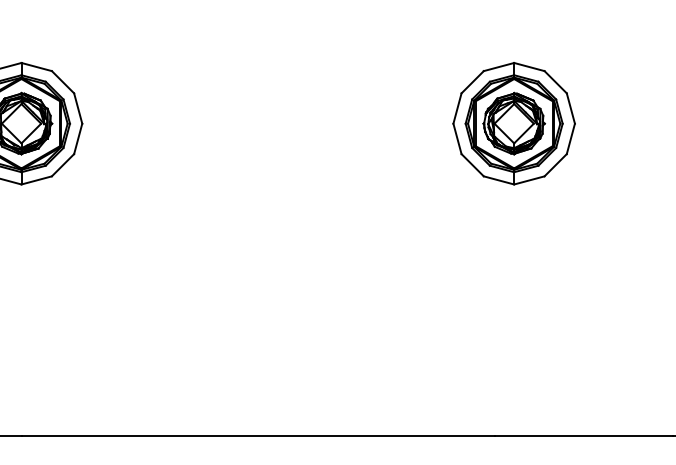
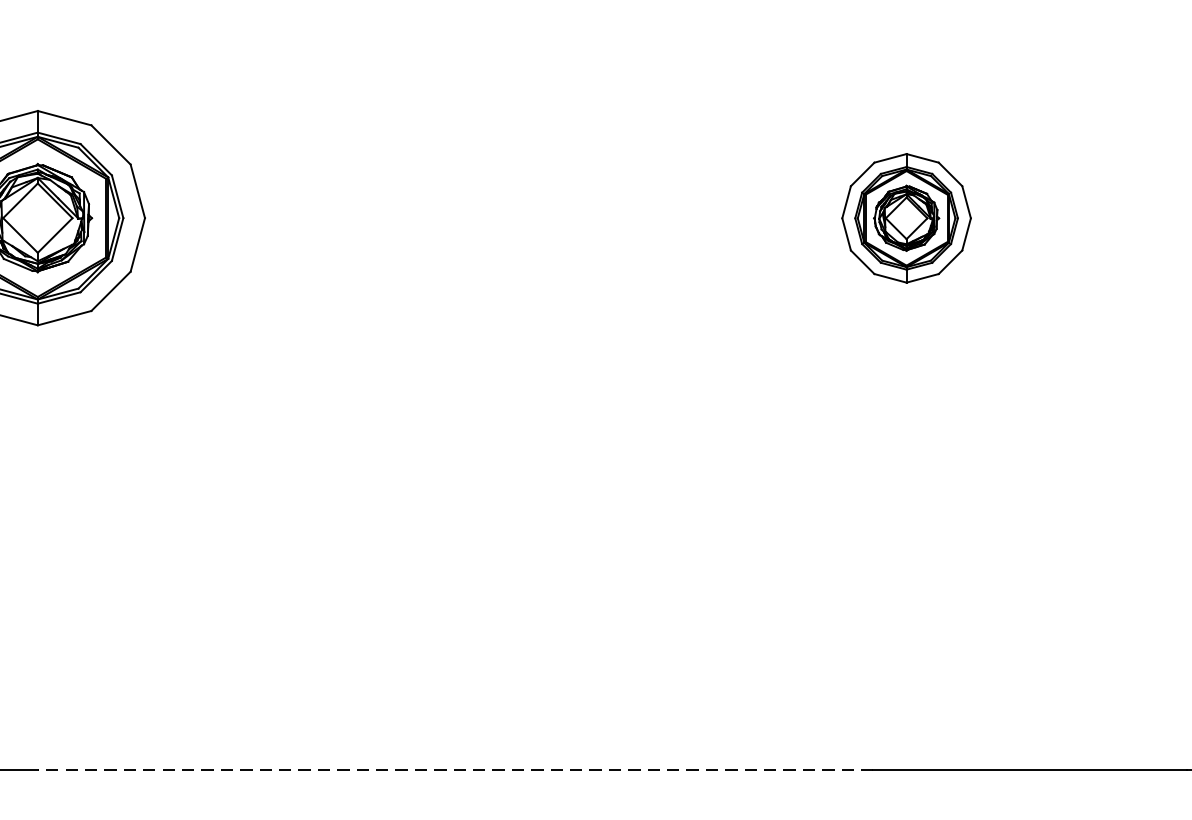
part: (513, 123) -> (905, 217), size x0.6
line: (258, 436) -> (455, 769), solid -> dashed

